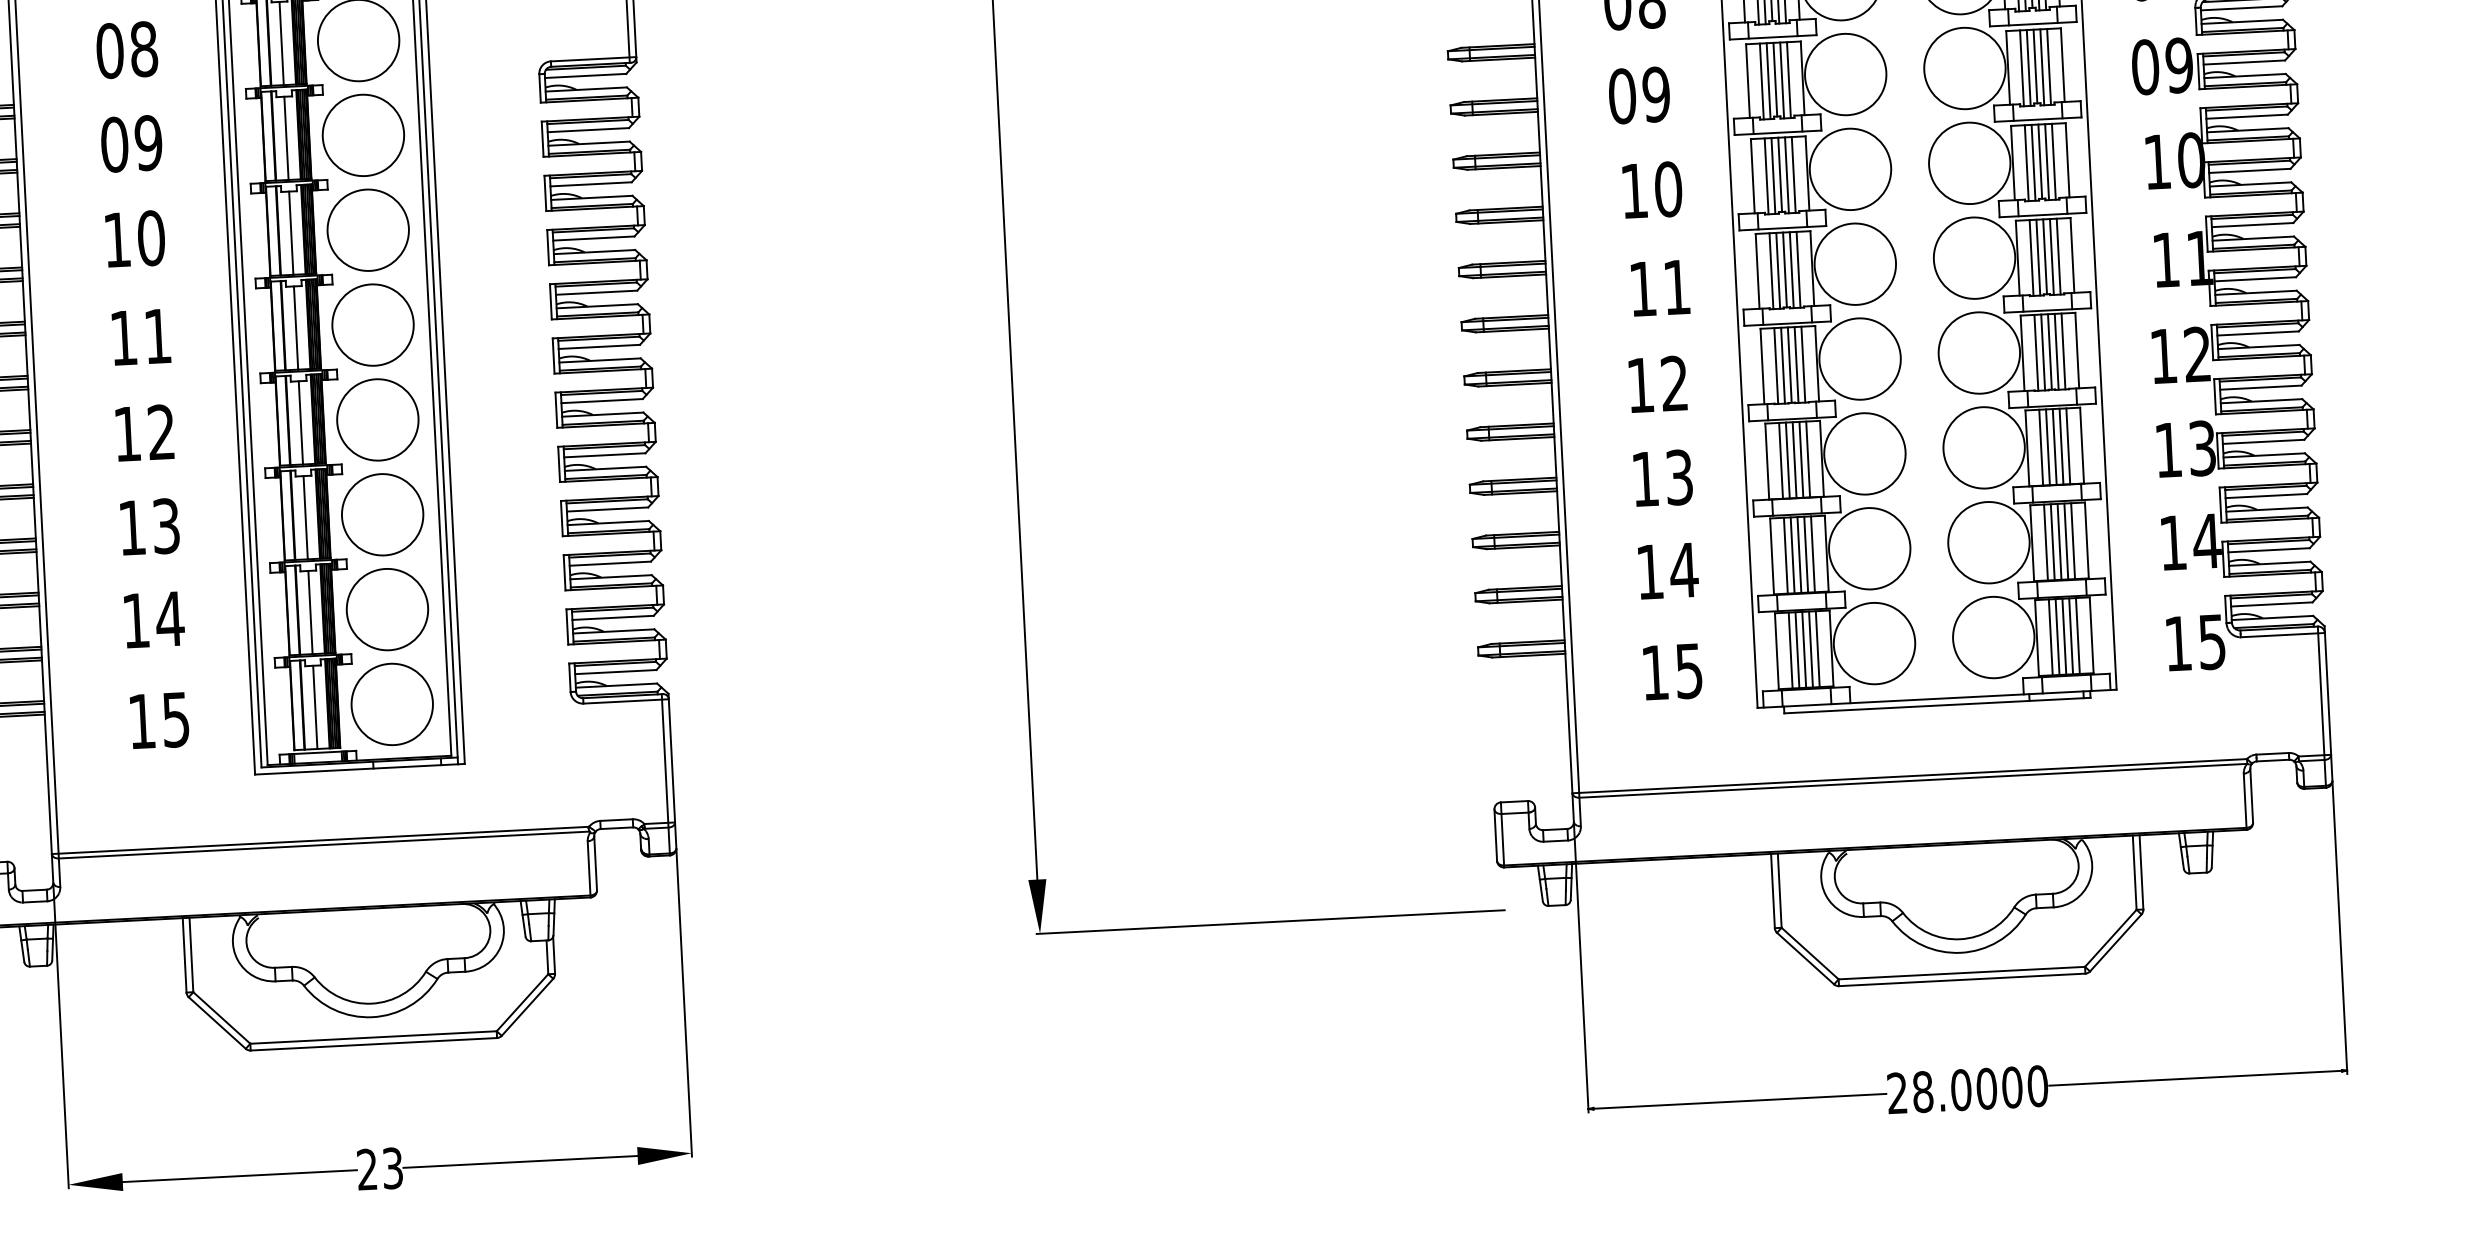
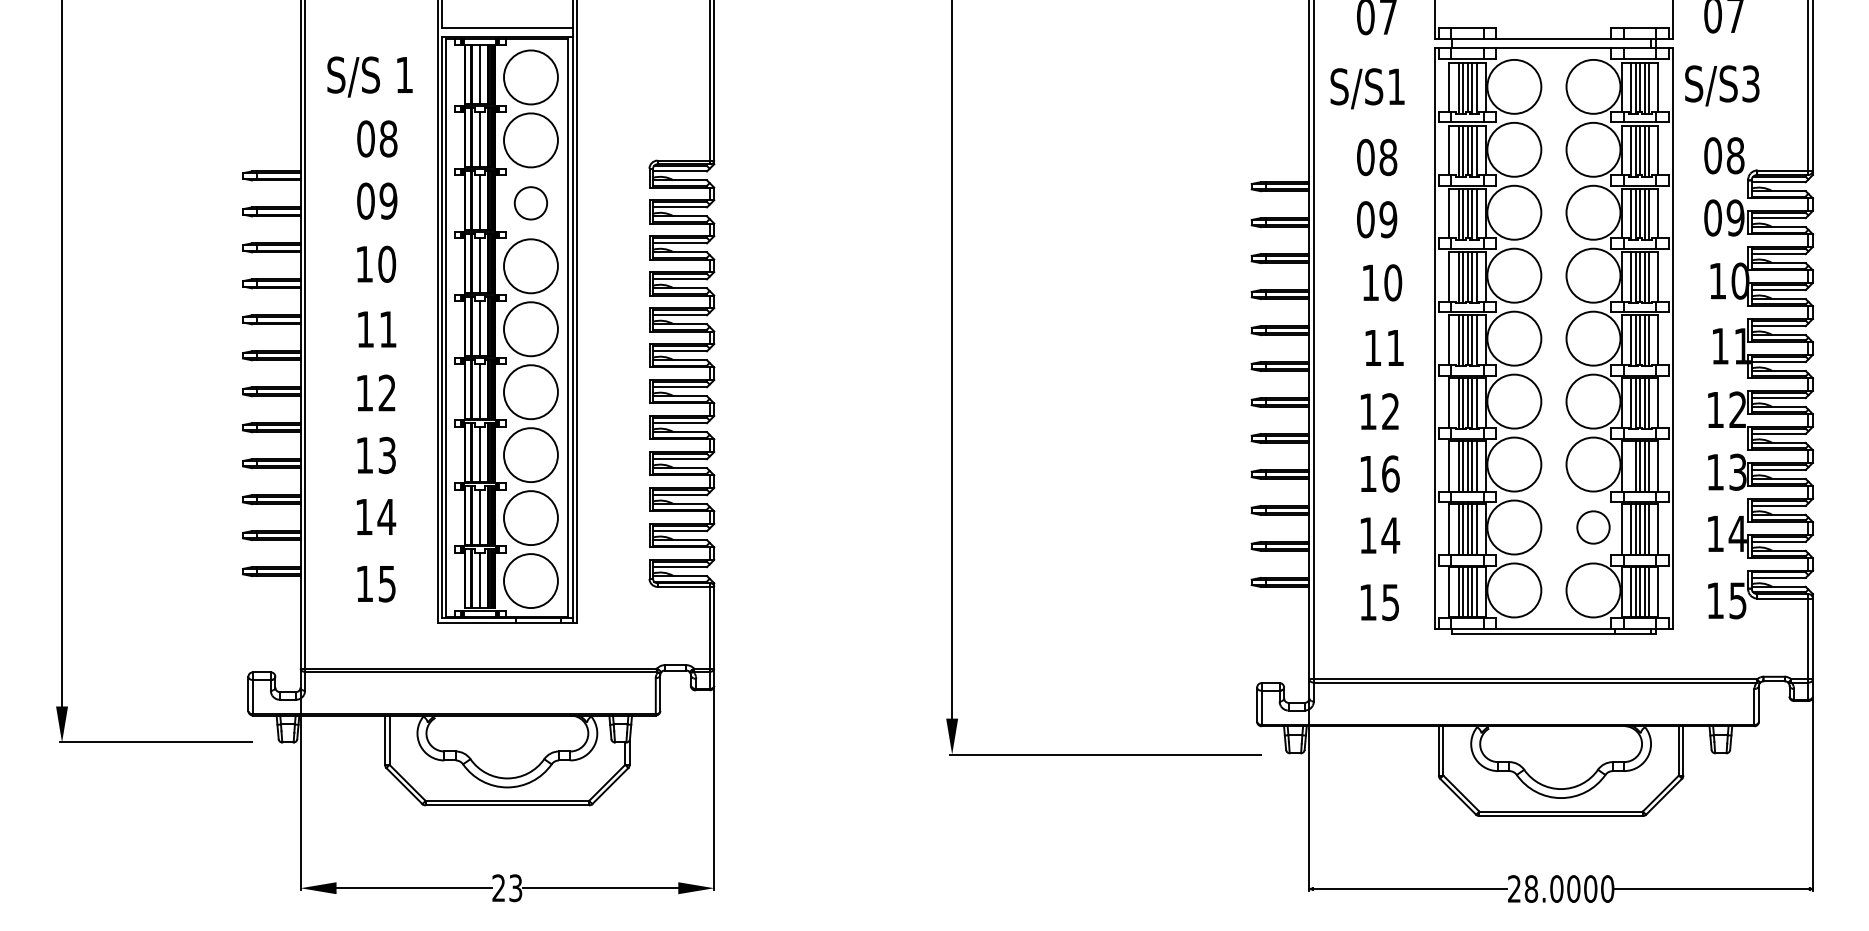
circle: (362, 135) -> (530, 203), size x0.6
line: (2041, 447) -> (1631, 466), removed
text: (1678, 476) -> (1390, 473), 13 -> 16
circle: (1988, 542) -> (1593, 527), size x0.6

